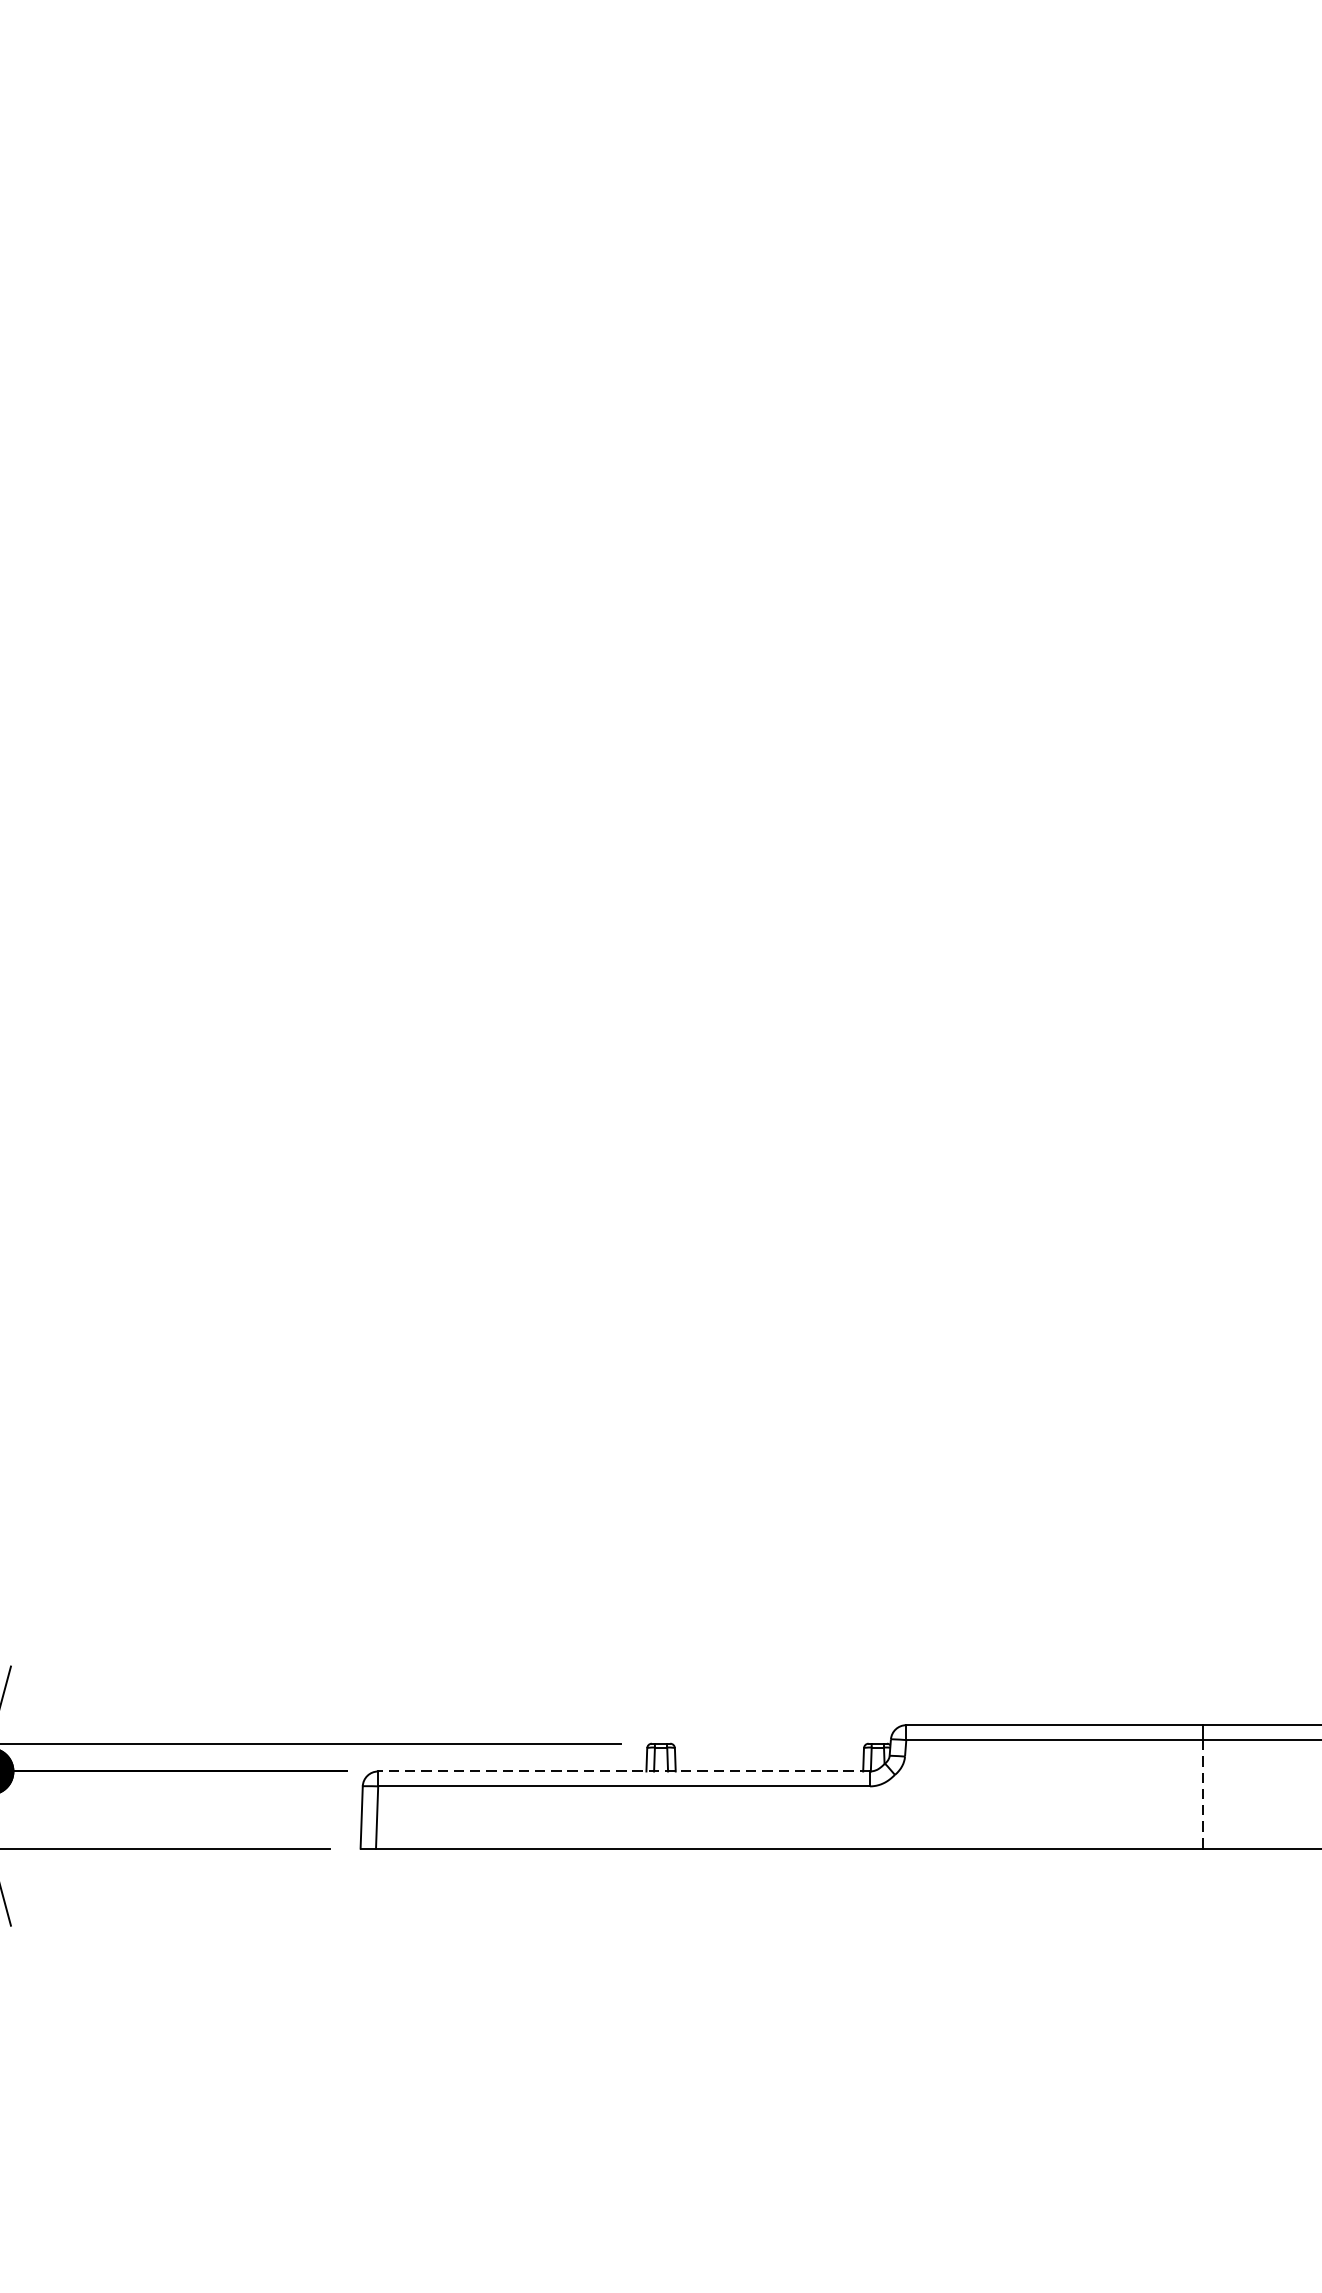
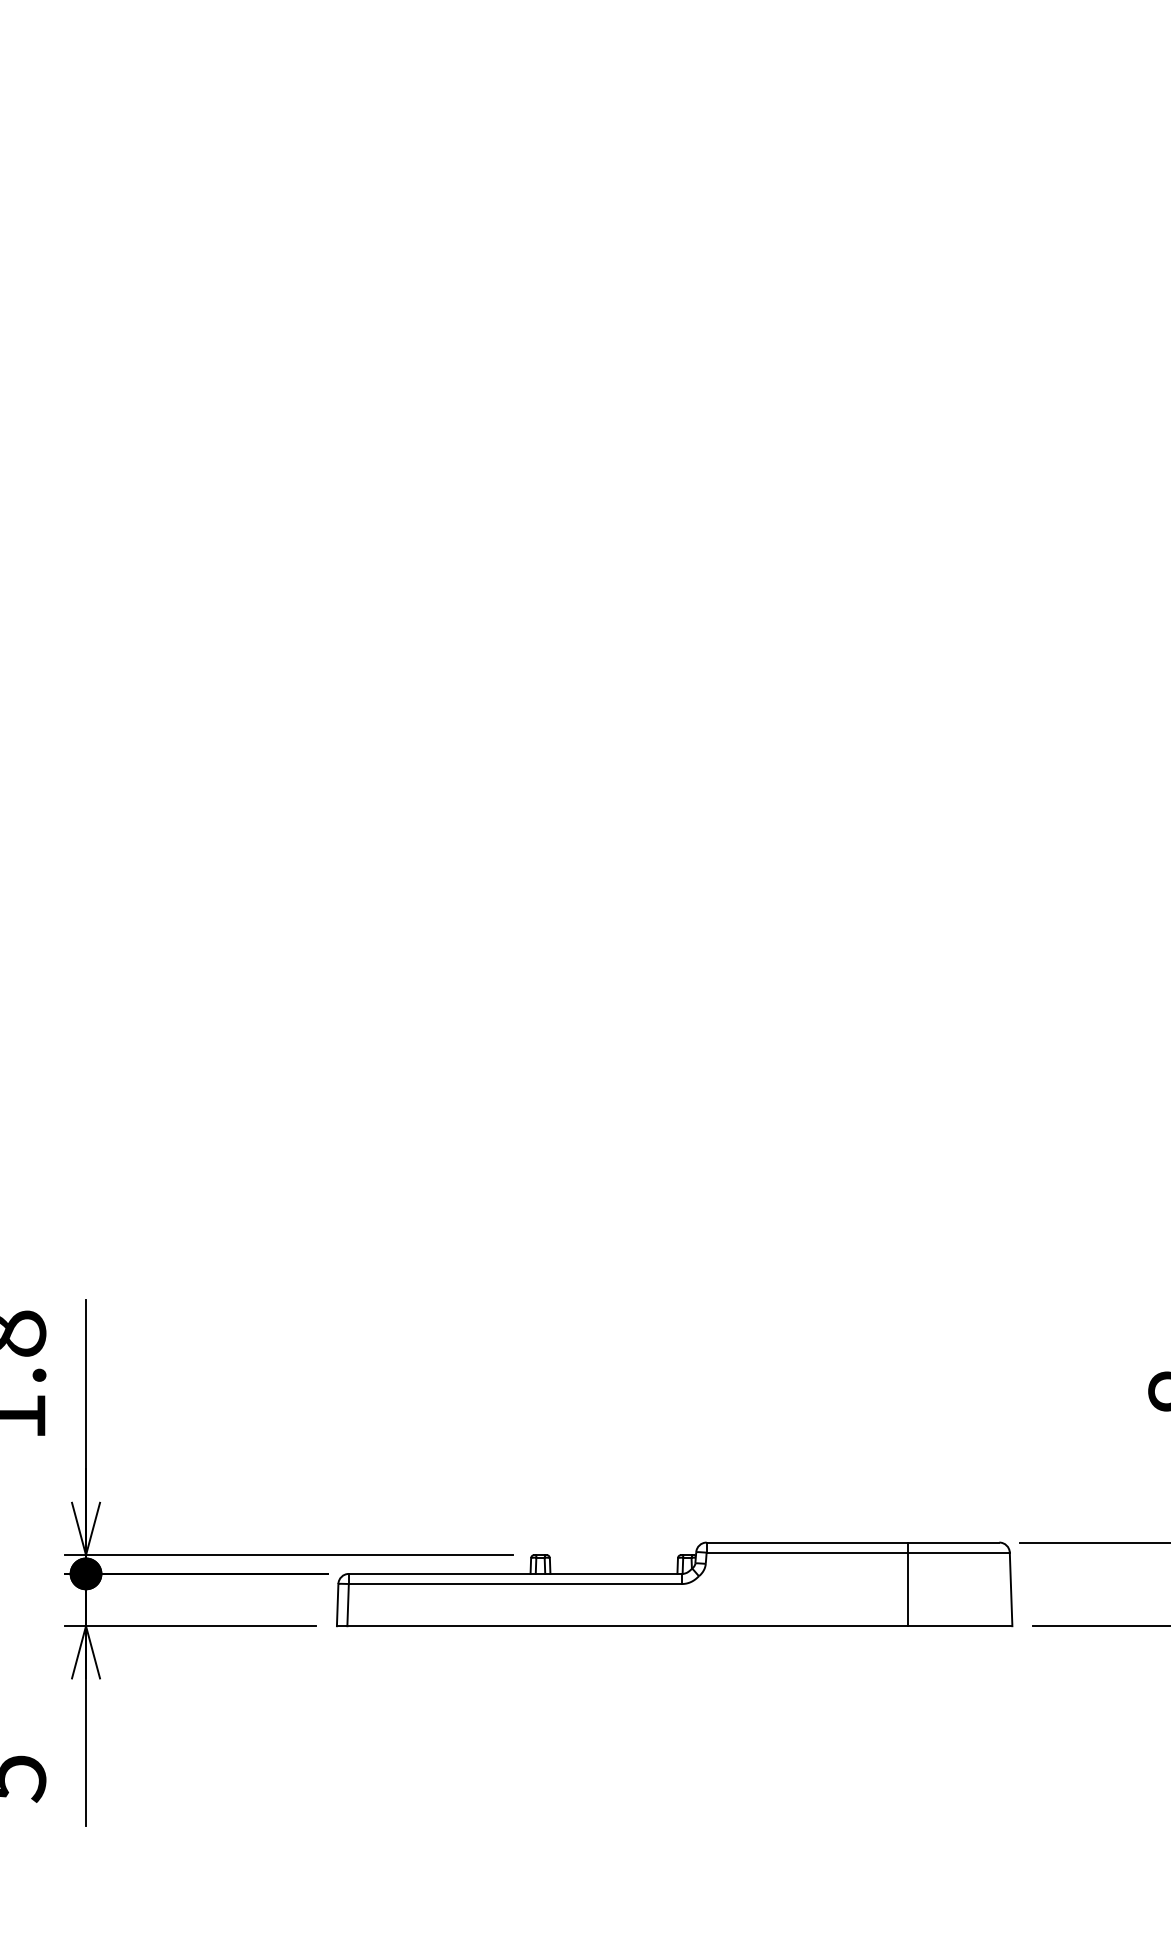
line: (624, 1770) -> (515, 1573), dashed -> solid
line: (1202, 1794) -> (907, 1589), dashed -> solid

